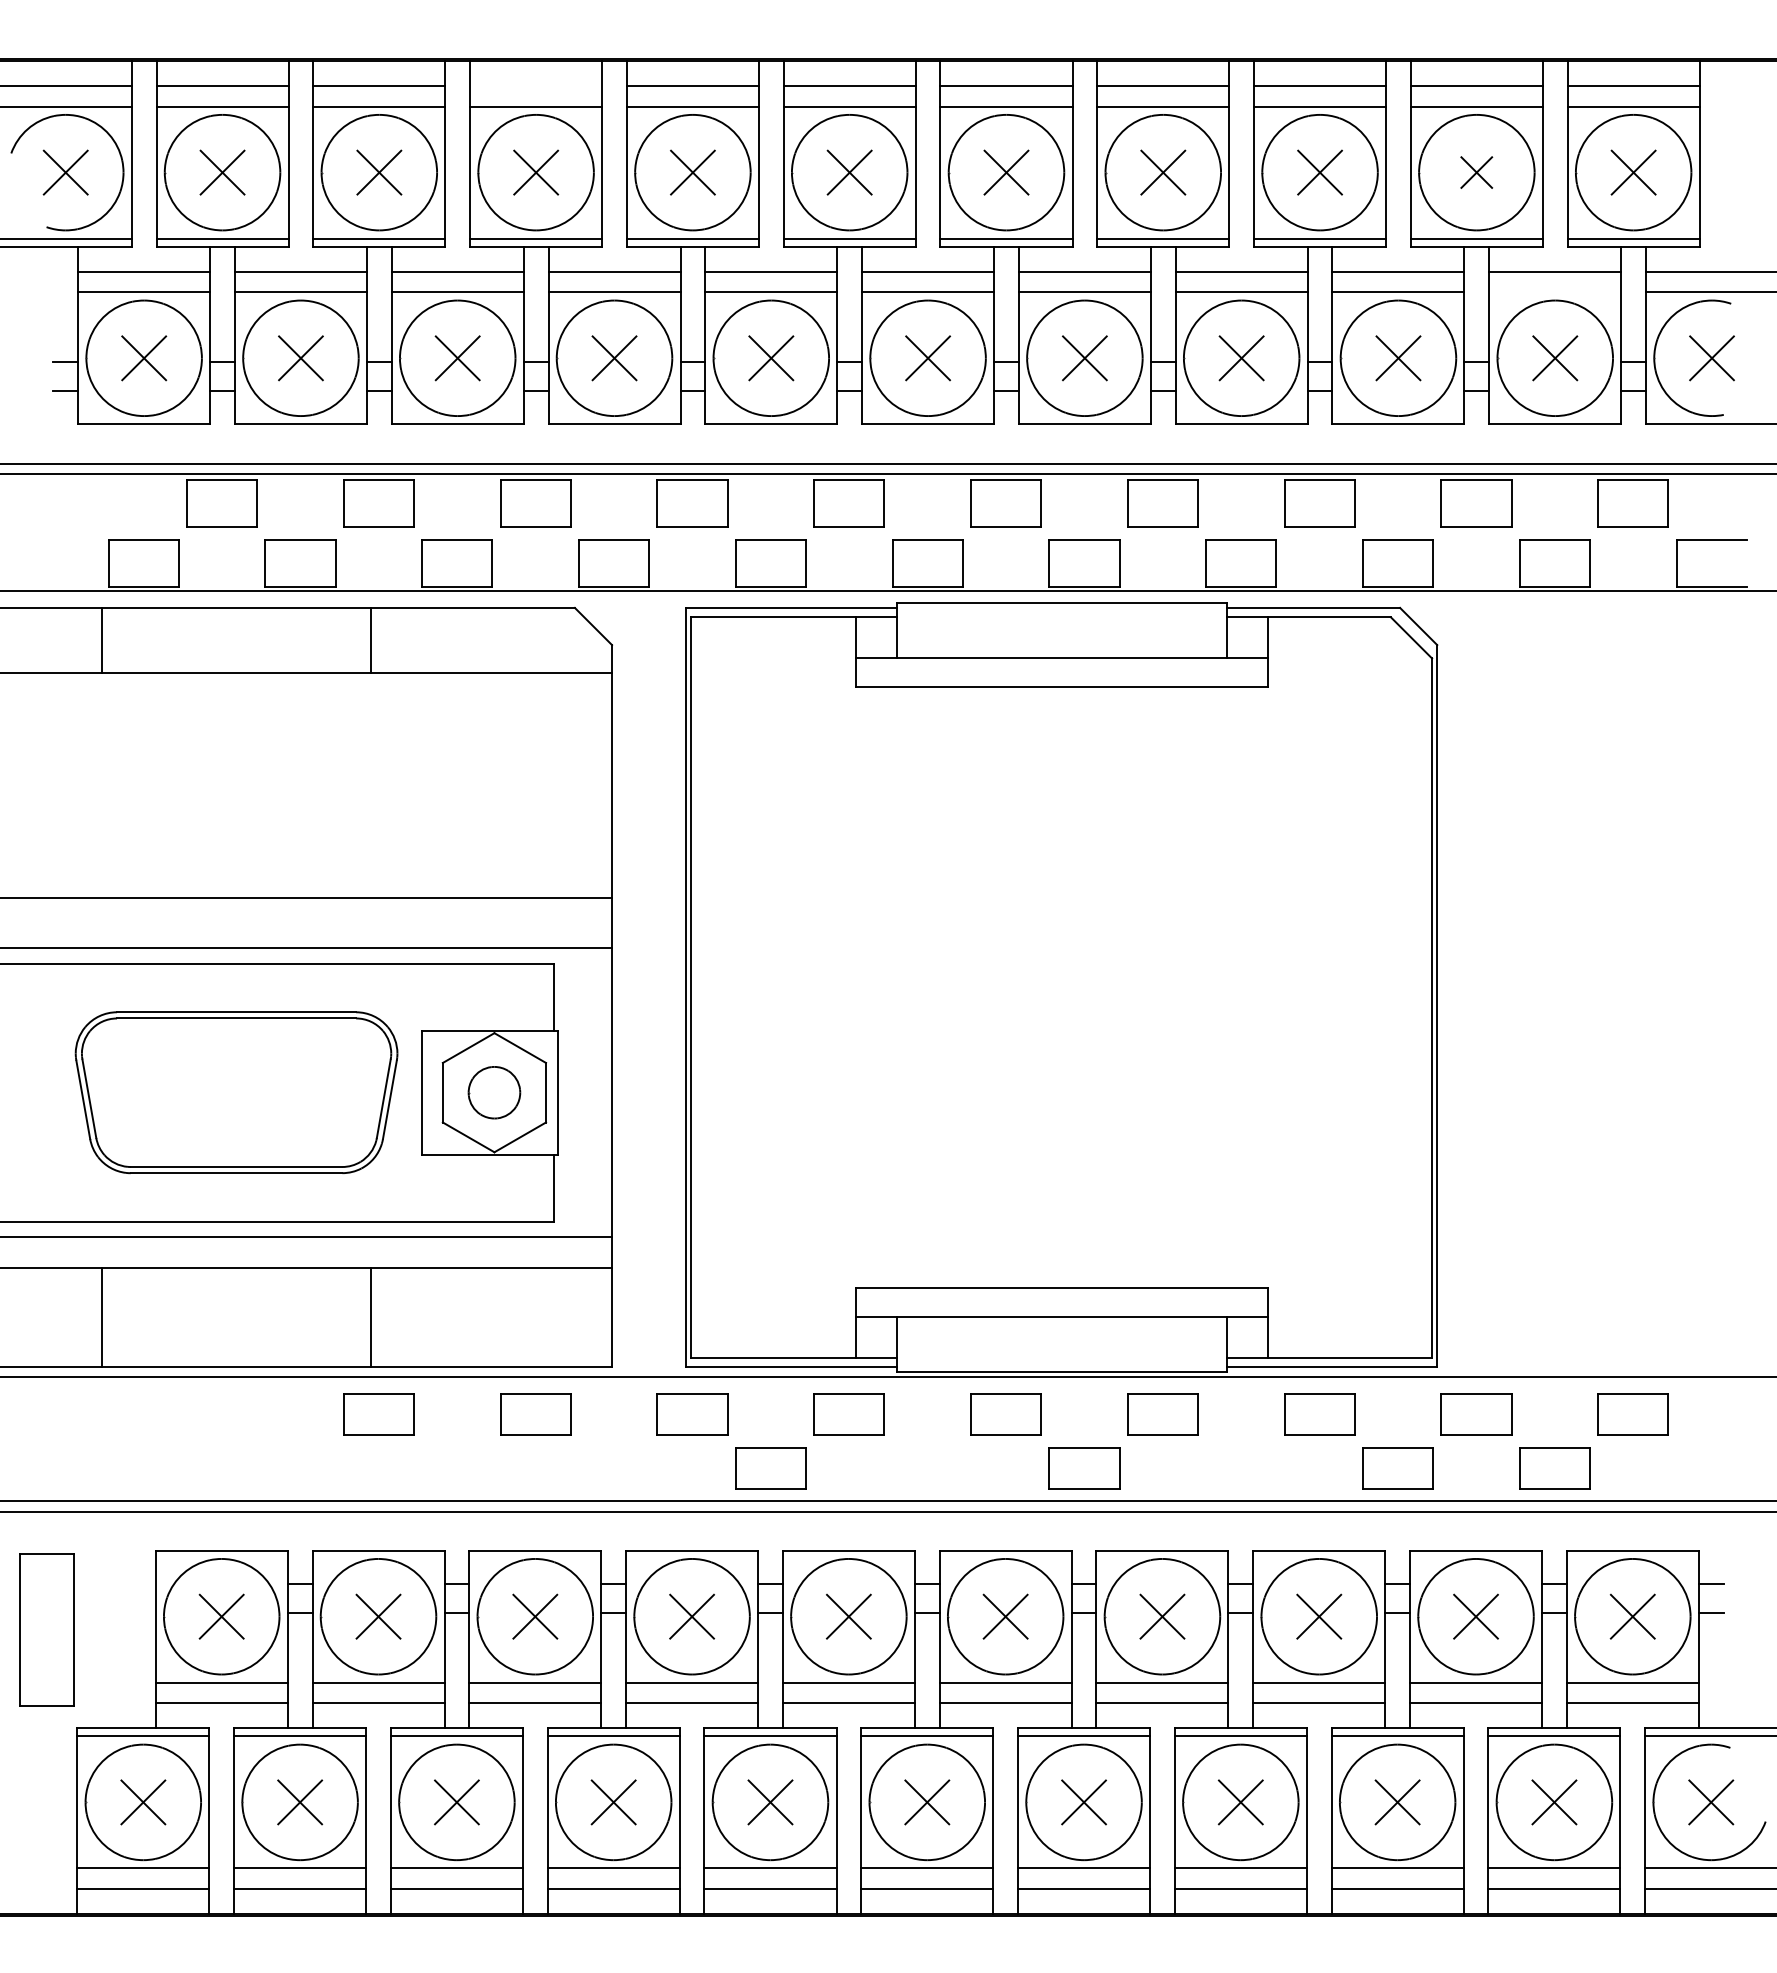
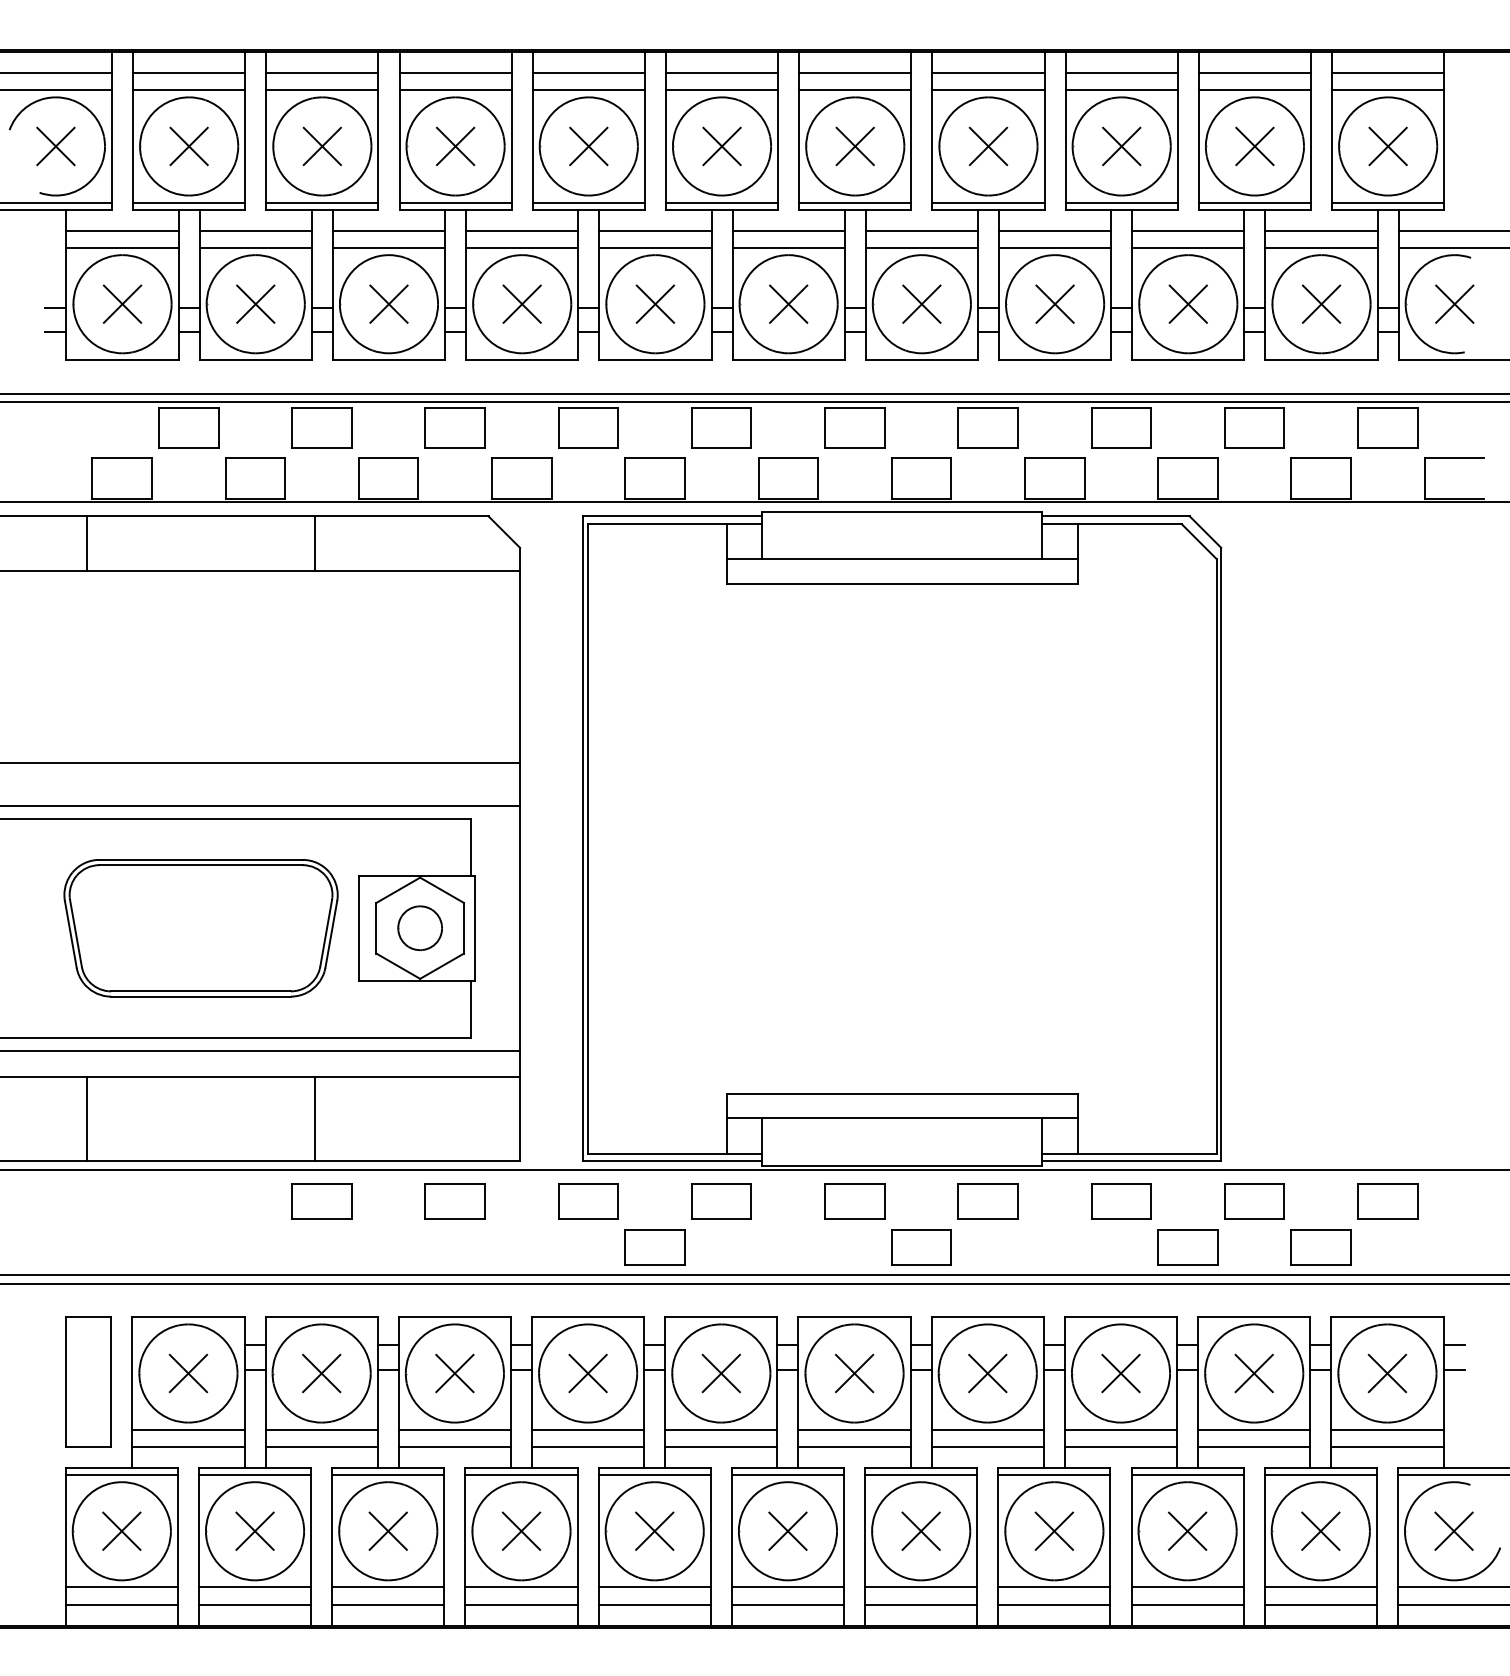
line: (536, 86) -> (455, 73), added
part: (1476, 172) -> (1254, 146), size x1.43
line: (1555, 292) -> (1321, 248), added
part: (46, 1629) -> (87, 1381), moved

